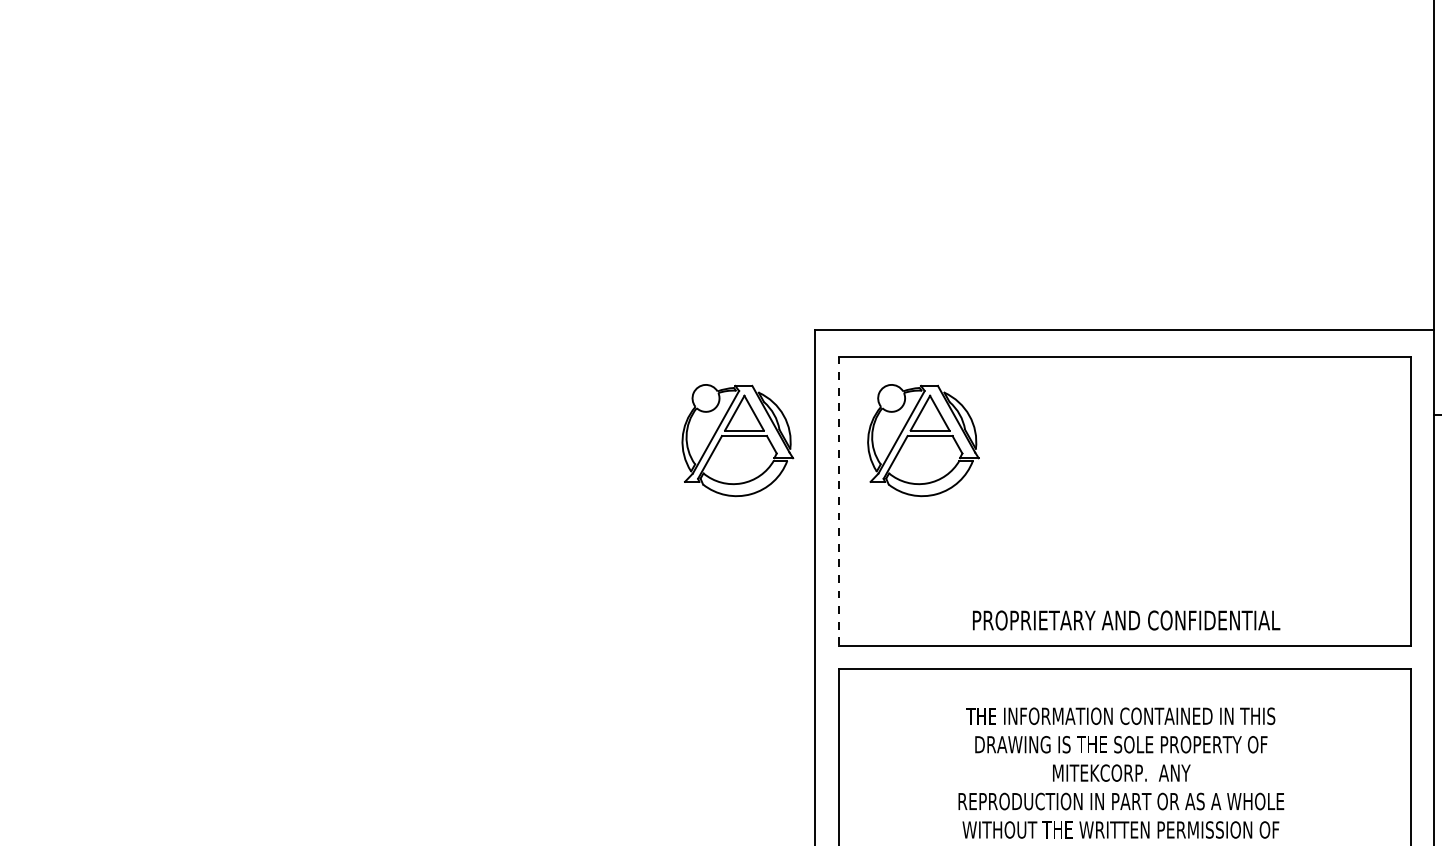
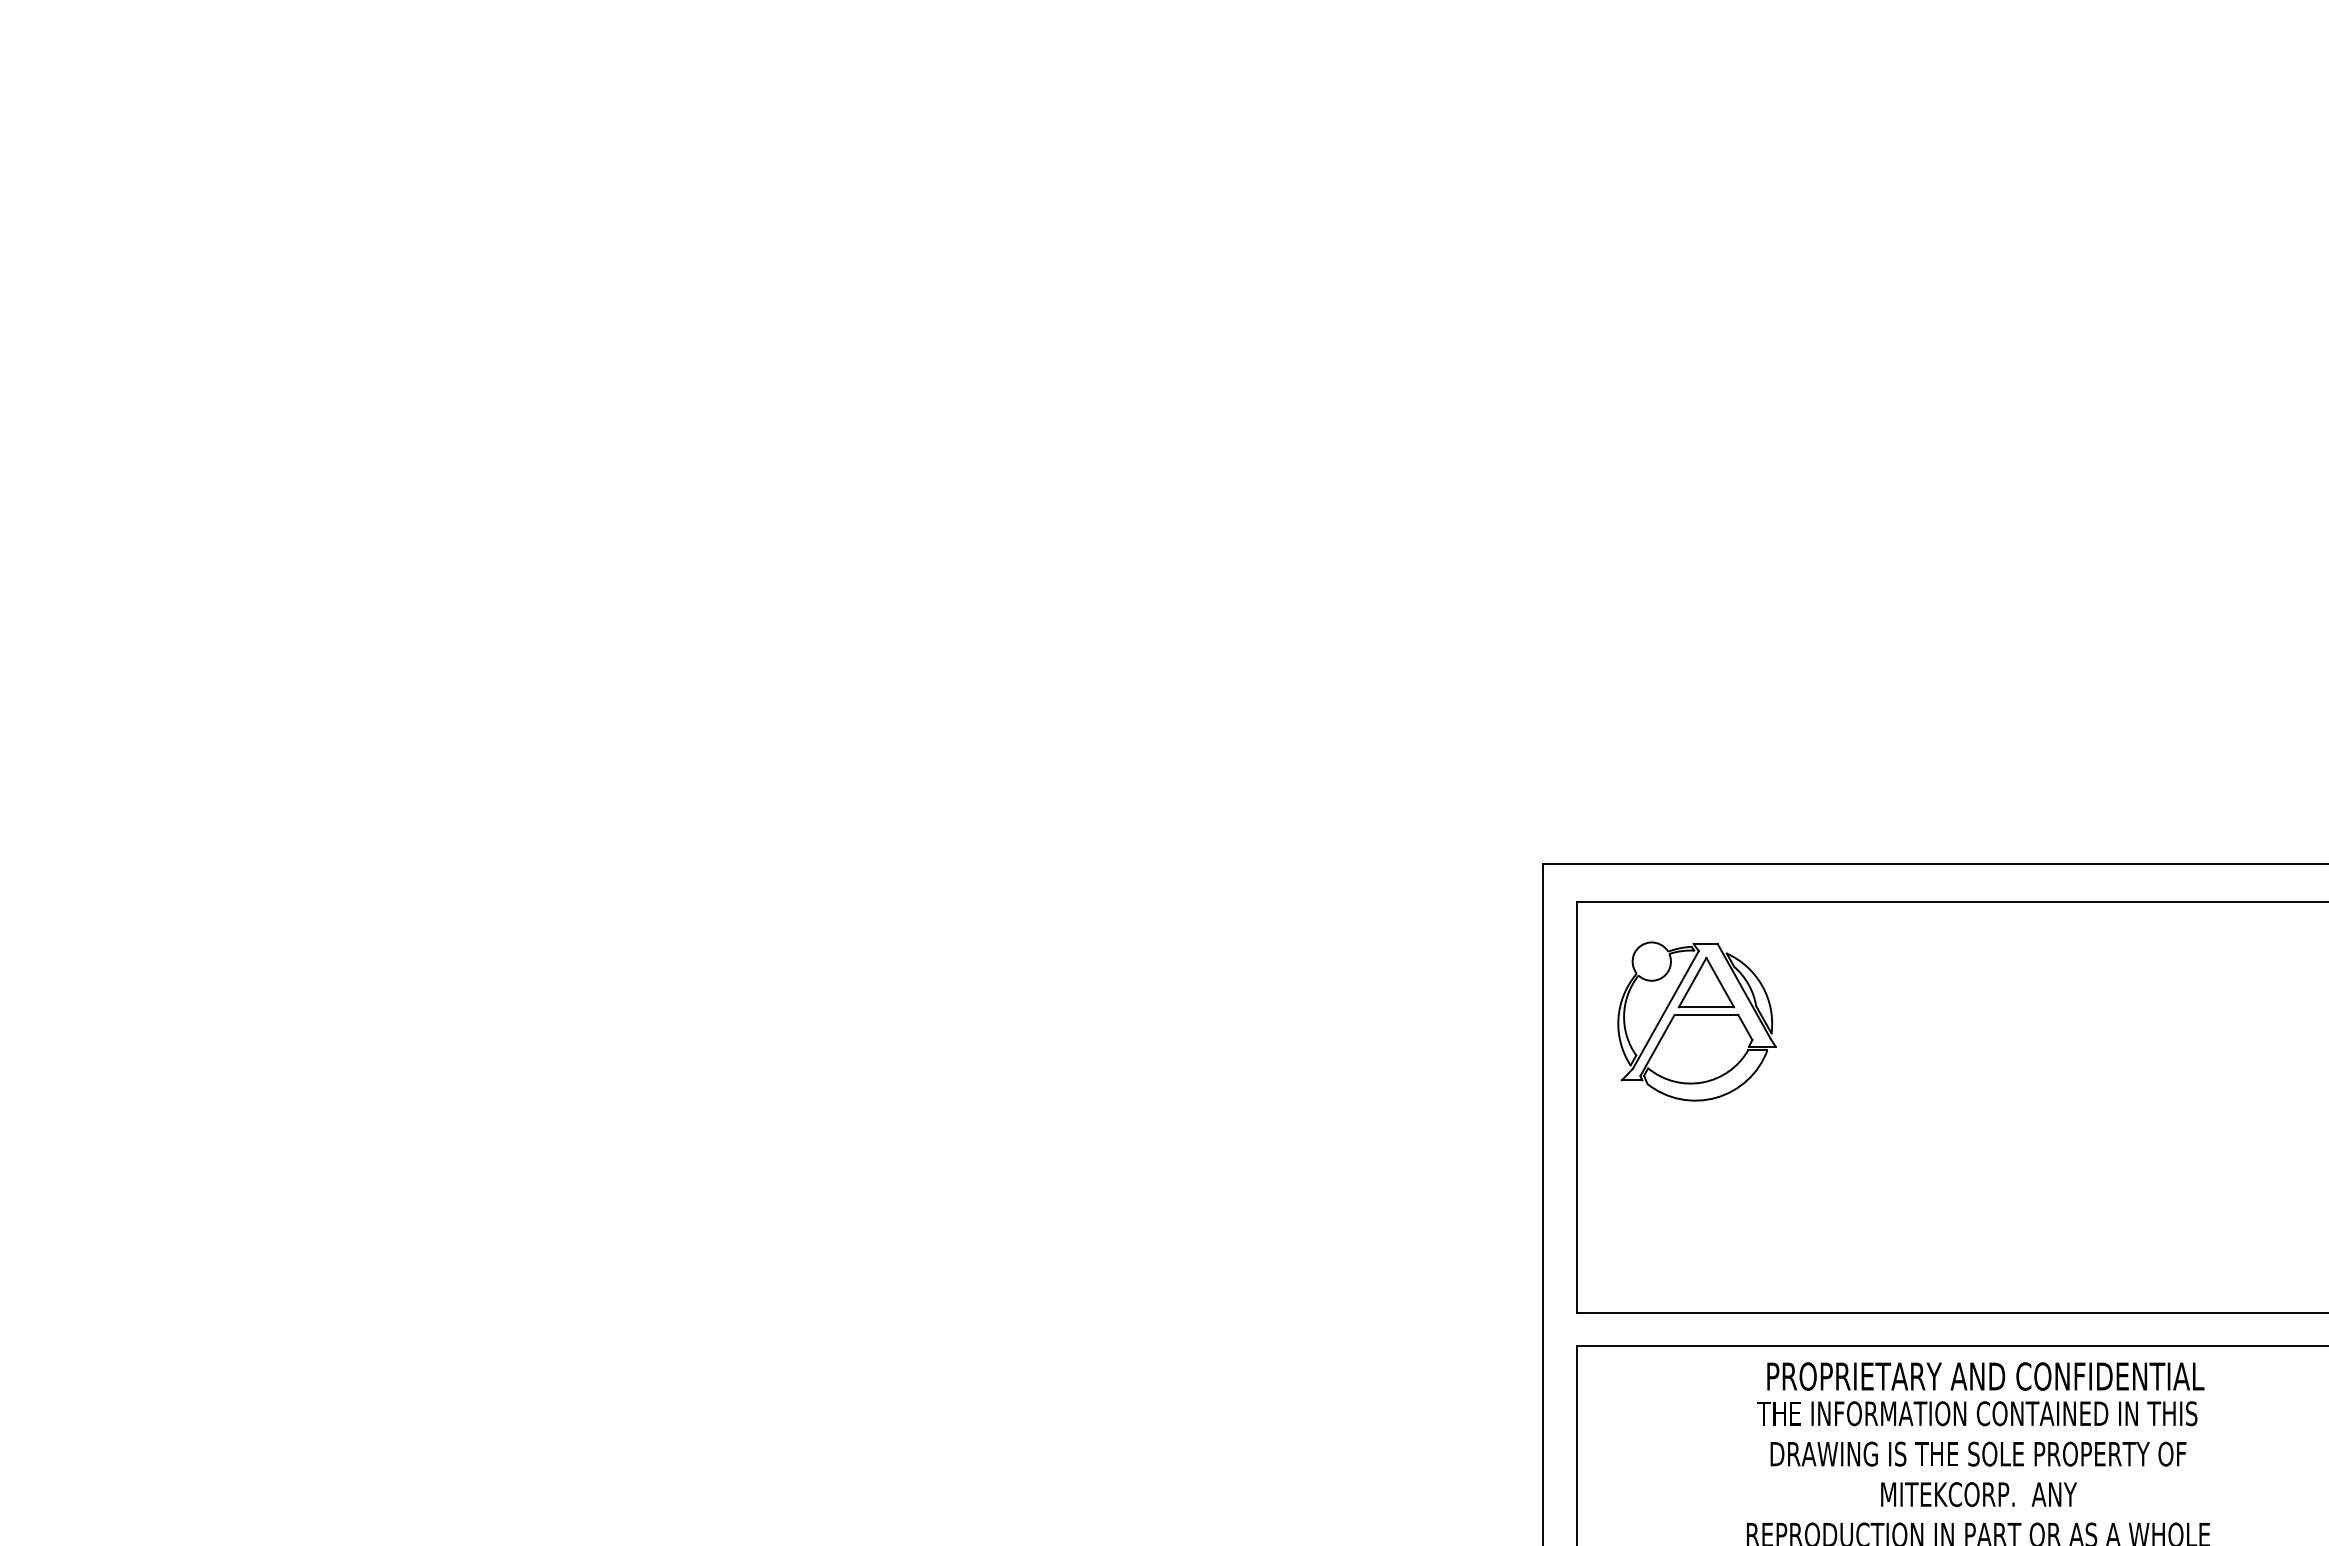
part: (737, 440) -> (1432, 1021), removed
line: (838, 501) -> (1576, 1108), dashed -> solid
text: (1126, 620) -> (1985, 1376), moved

